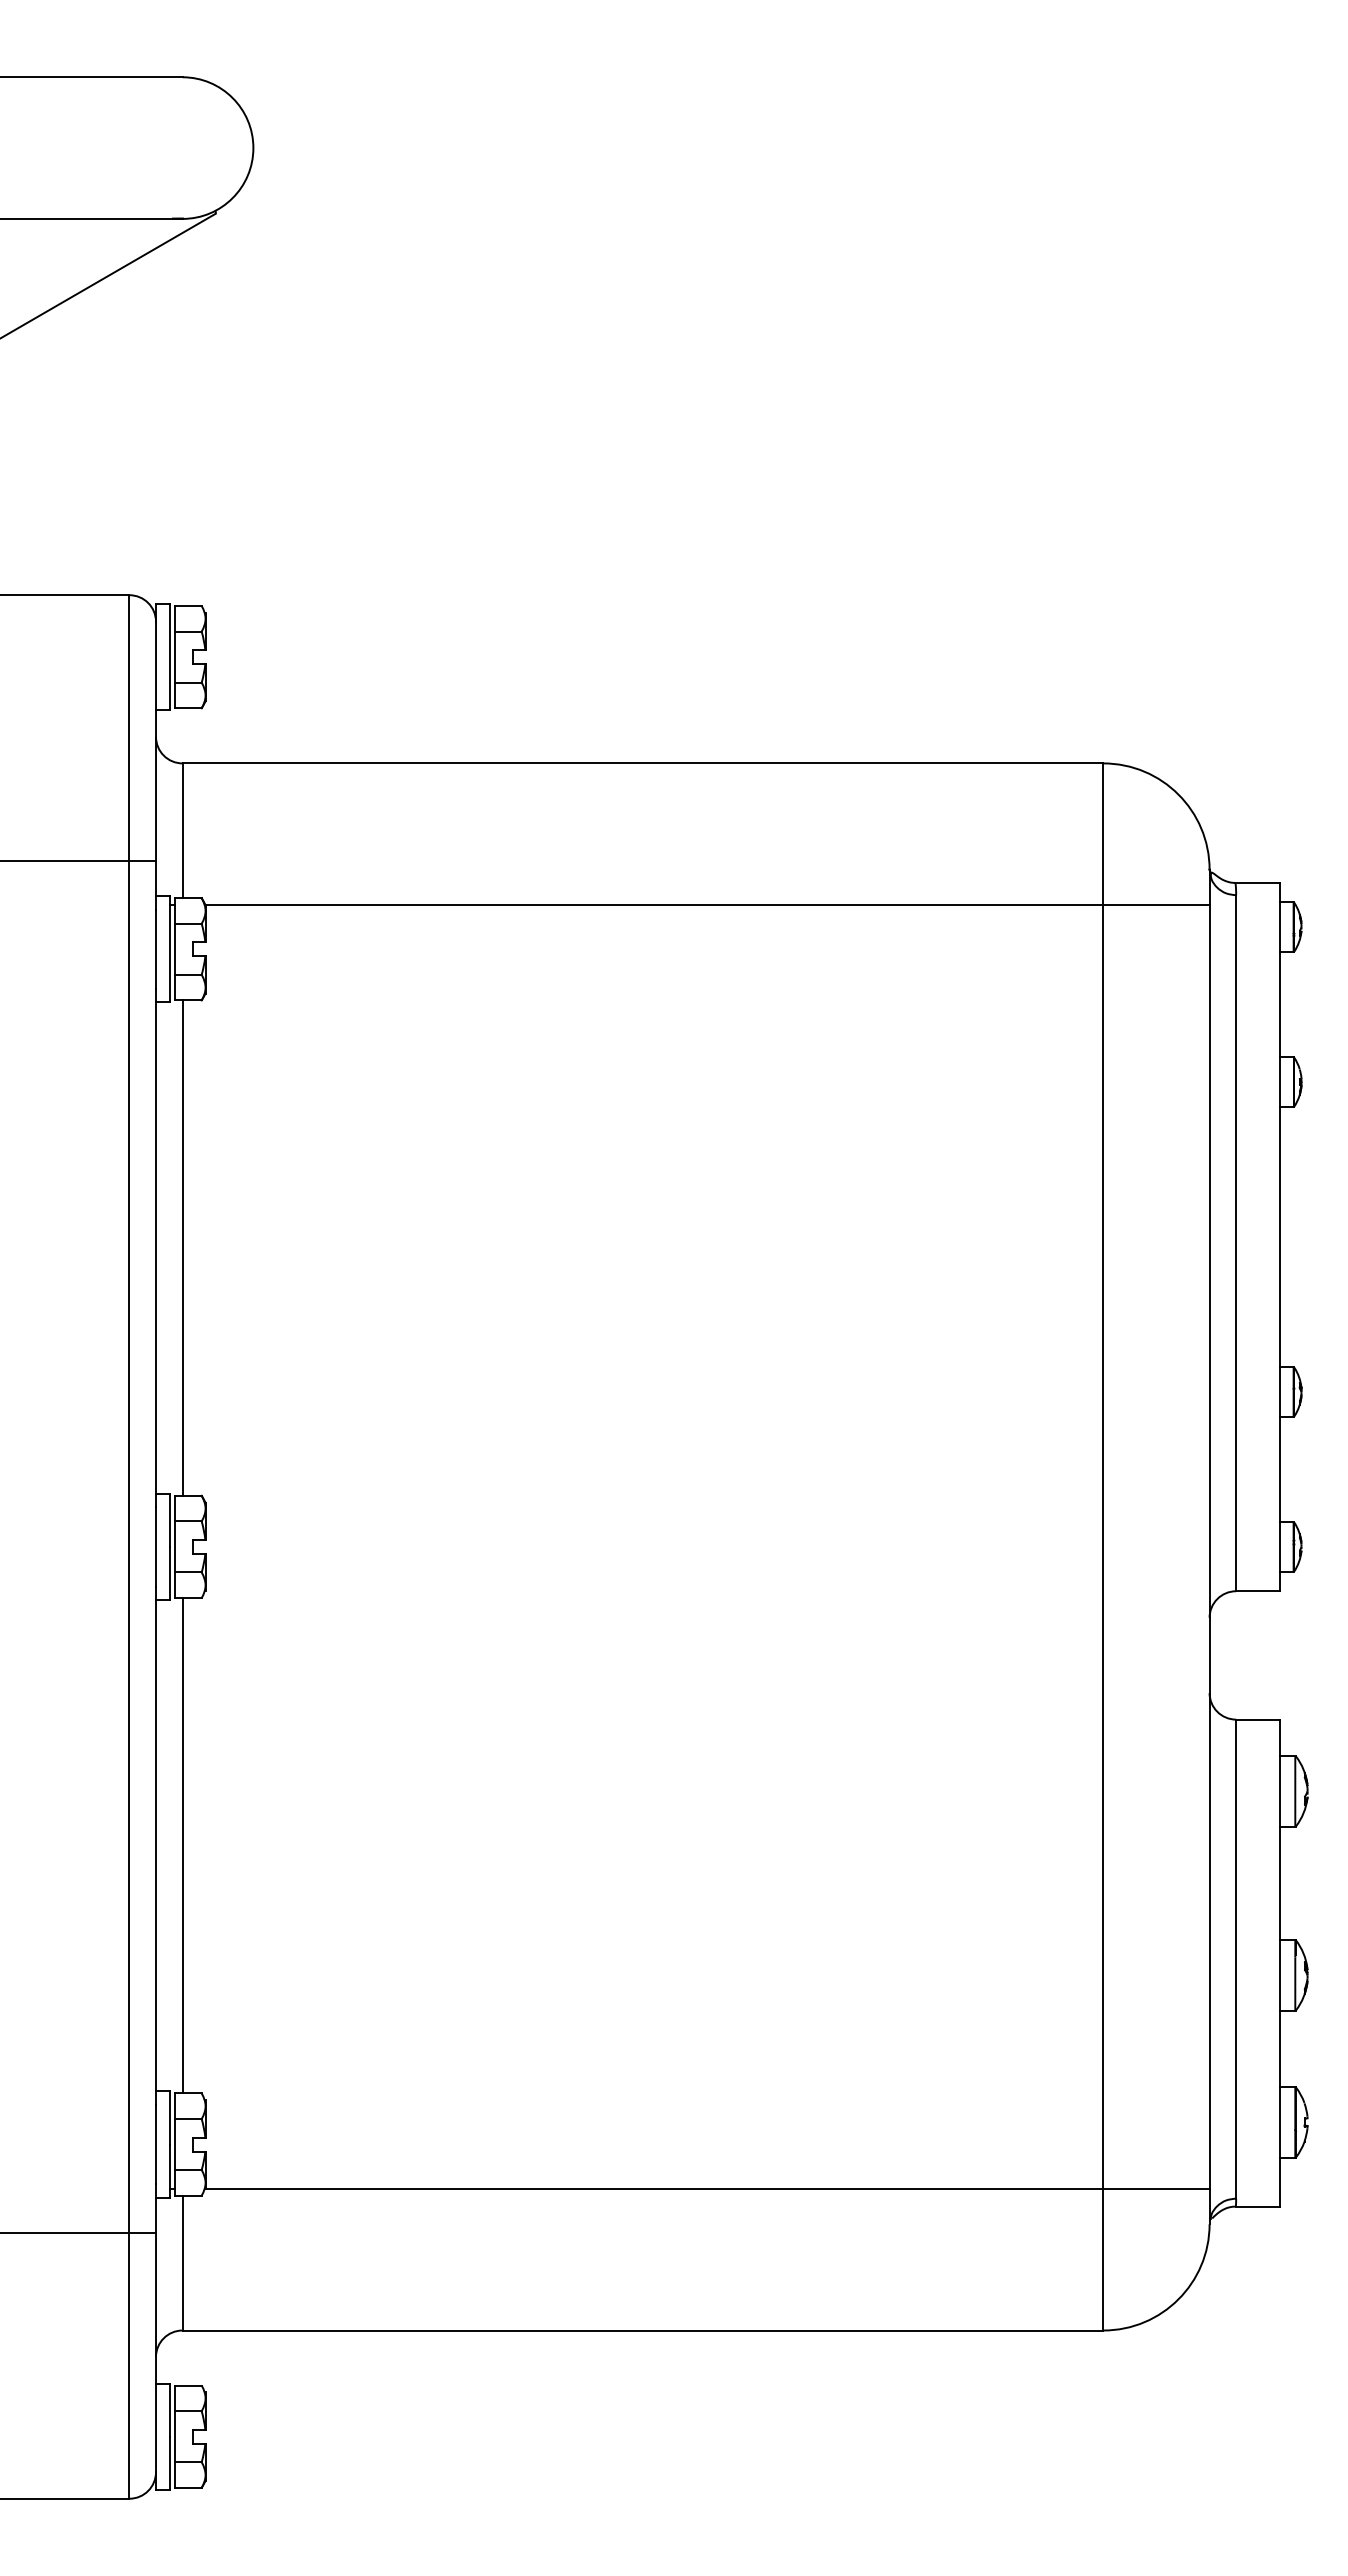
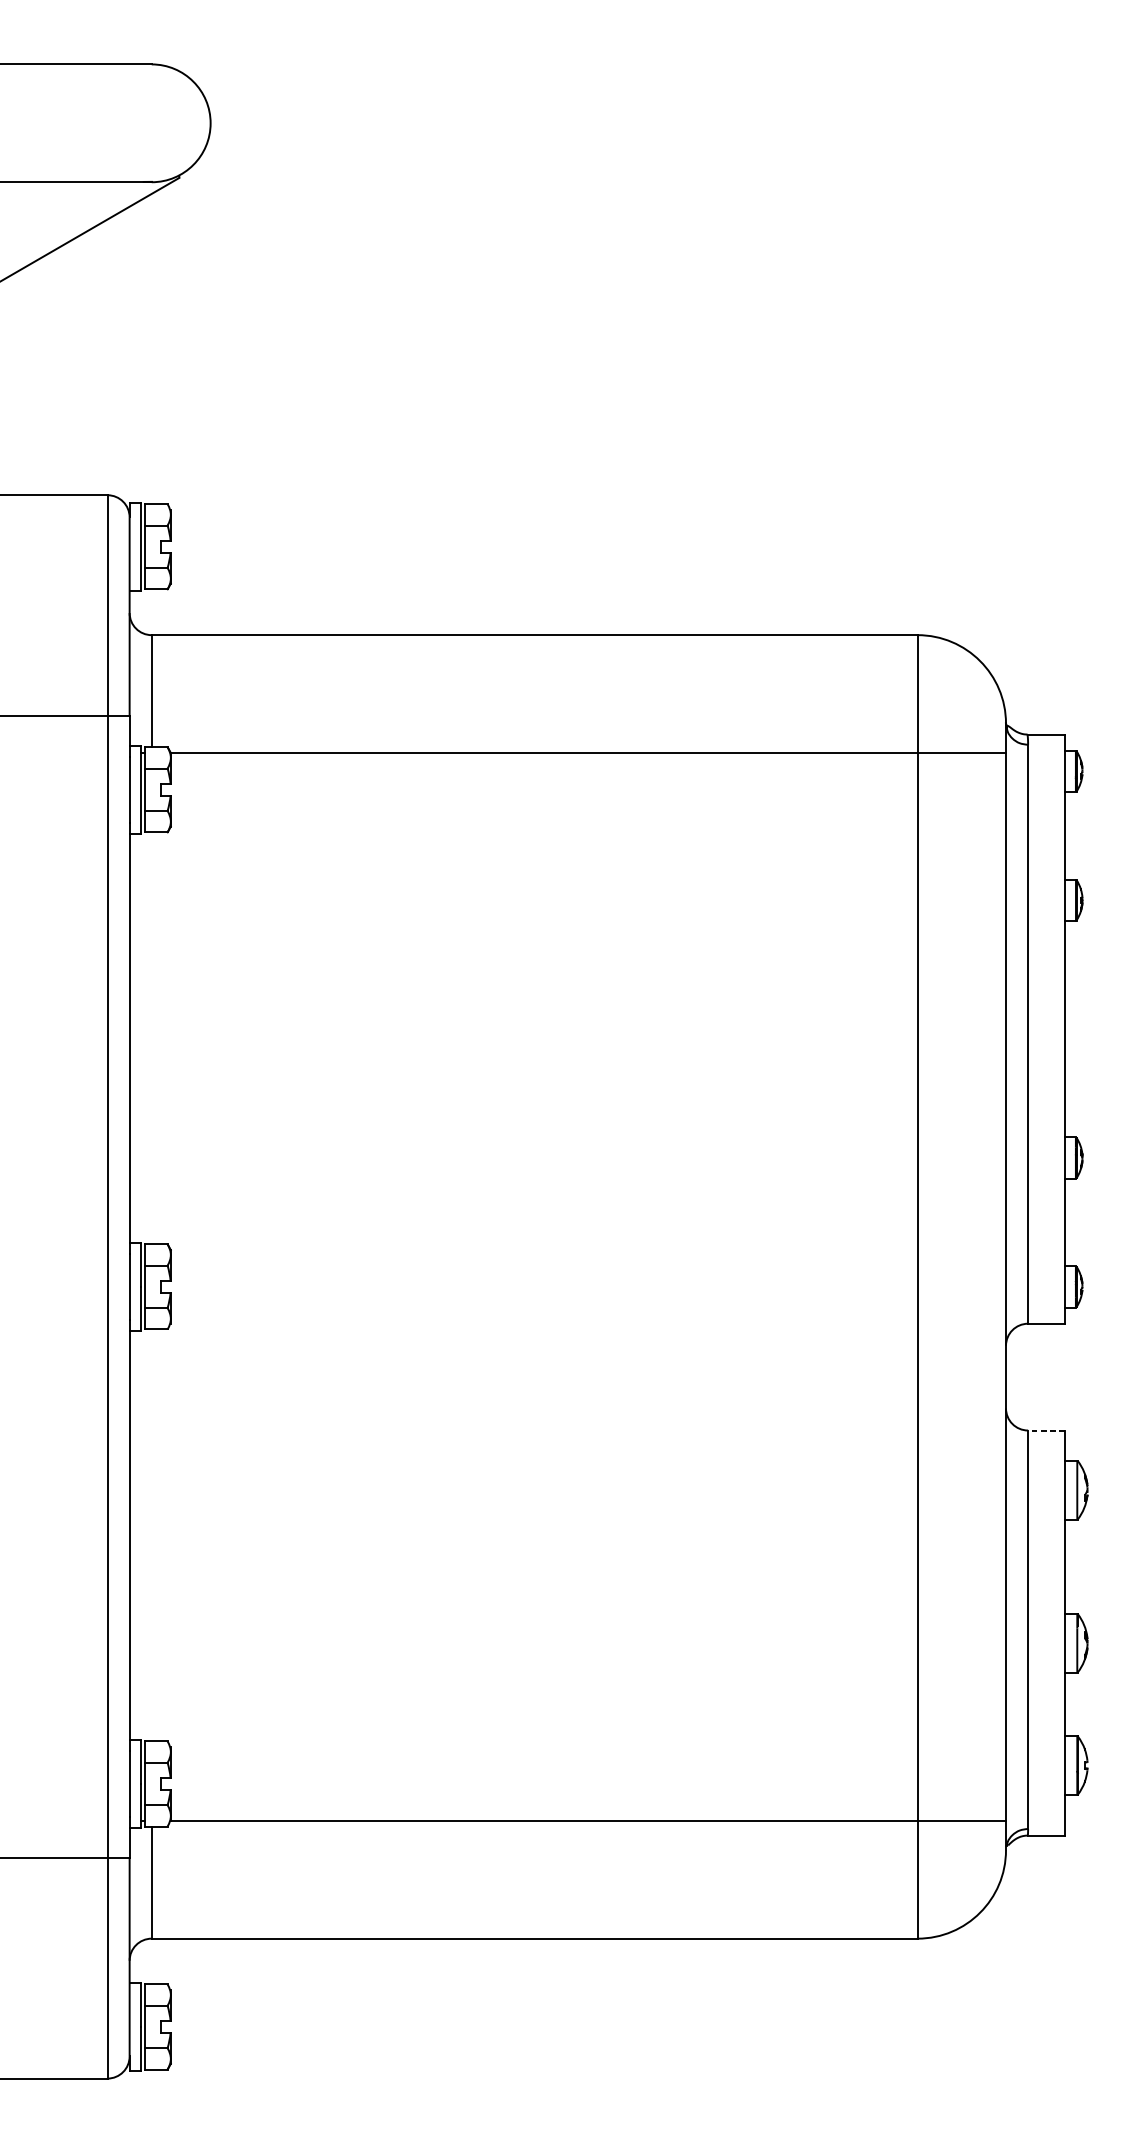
line: (182, 1247) -> (151, 1037), removed
line: (1257, 1719) -> (1045, 1430), solid -> dashed
line: (182, 1845) -> (151, 1535), removed

